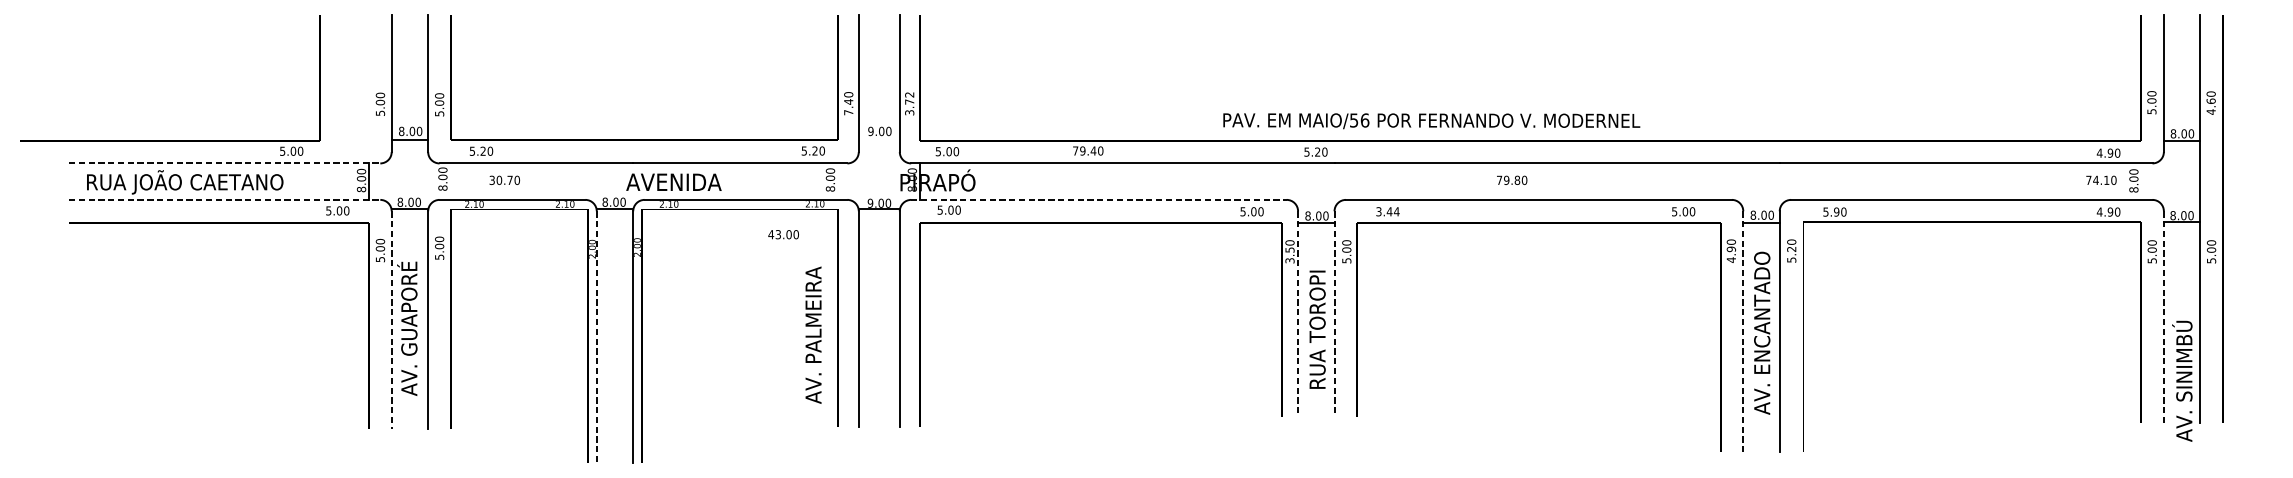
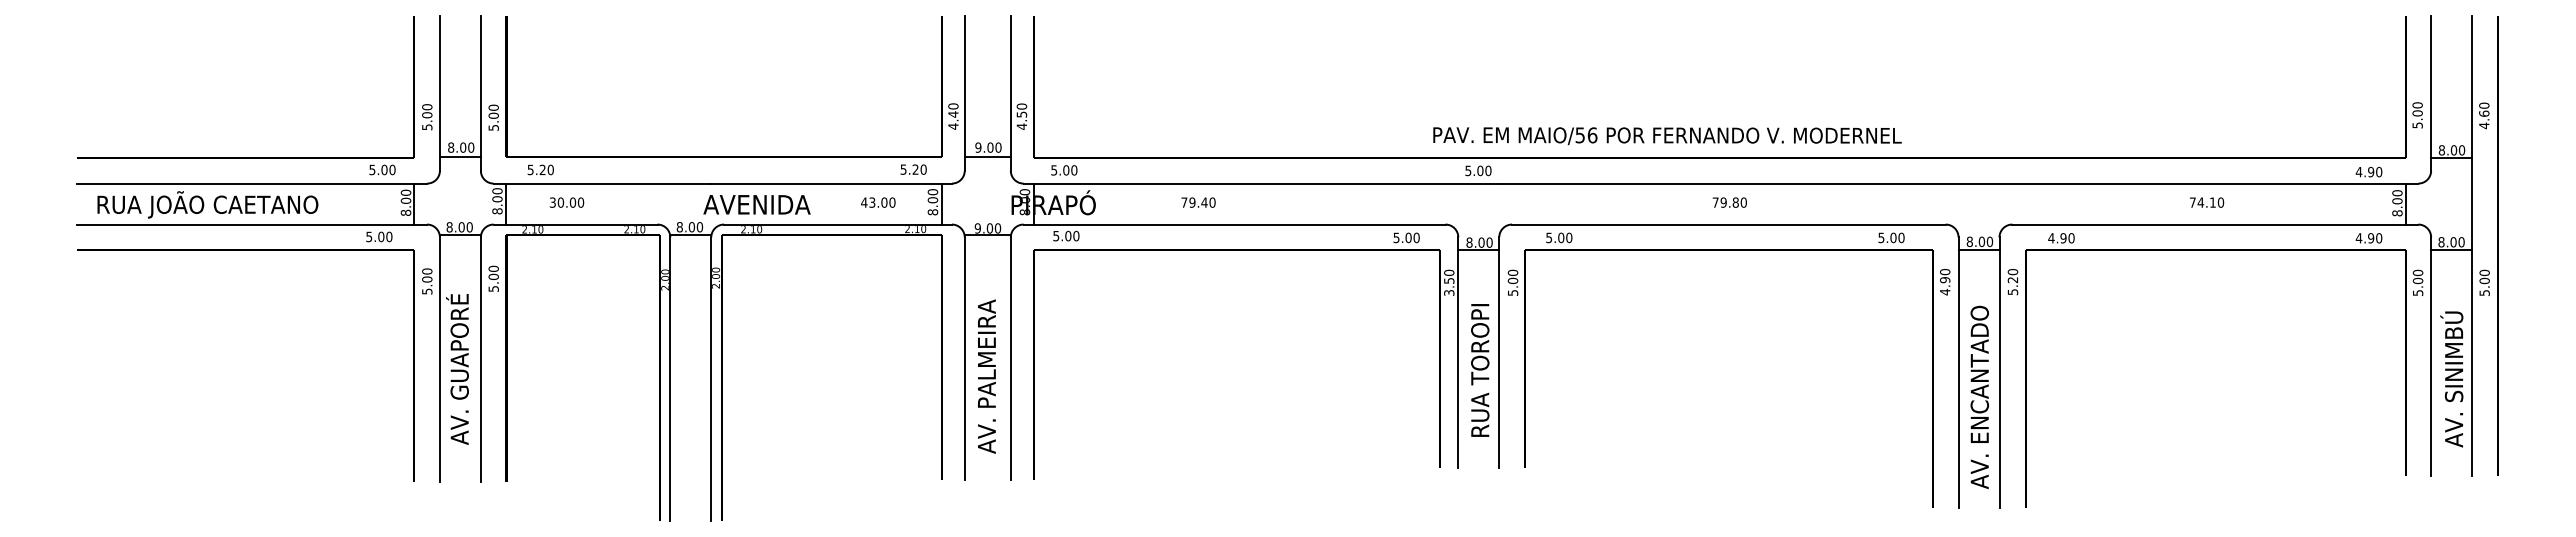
text: (169, 85) -> (245, 95), moved
text: (909, 103) -> (1021, 116), 3.72 -> 4.50
text: (848, 112) -> (953, 126), 7.40 -> 4.40
text: (1431, 121) -> (1667, 136), moved
line: (879, 139) -> (987, 156), added
text: (1088, 150) -> (1198, 202), moved
text: (1317, 151) -> (1480, 170), 5.20 -> 5.00
line: (224, 163) -> (252, 183), dashed -> solid
text: (509, 180) -> (572, 202), 30.70 -> 30.00
text: (1511, 180) -> (1729, 202), moved
text: (2101, 180) -> (2207, 202), moved
line: (450, 181) -> (506, 203), added
line: (838, 181) -> (941, 203), added
line: (2141, 181) -> (2405, 203), added
line: (224, 199) -> (252, 224), dashed -> solid
line: (1098, 199) -> (1234, 224), dashed -> solid
text: (1388, 211) -> (1559, 237), 3.44 -> 5.00
text: (1826, 212) -> (2051, 238), 5.90 -> 4.90
text: (783, 234) -> (878, 202), moved
line: (1298, 314) -> (1458, 353), dashed -> solid
line: (1334, 314) -> (1499, 353), dashed -> solid
line: (2164, 317) -> (2431, 356), dashed -> solid
line: (391, 320) -> (439, 360), dashed -> solid
line: (1743, 332) -> (1958, 373), dashed -> solid
text: (1761, 333) -> (1979, 397), moved
text: (813, 335) -> (986, 376), moved
line: (596, 337) -> (670, 379), dashed -> solid
text: (2182, 381) -> (2451, 379), moved

